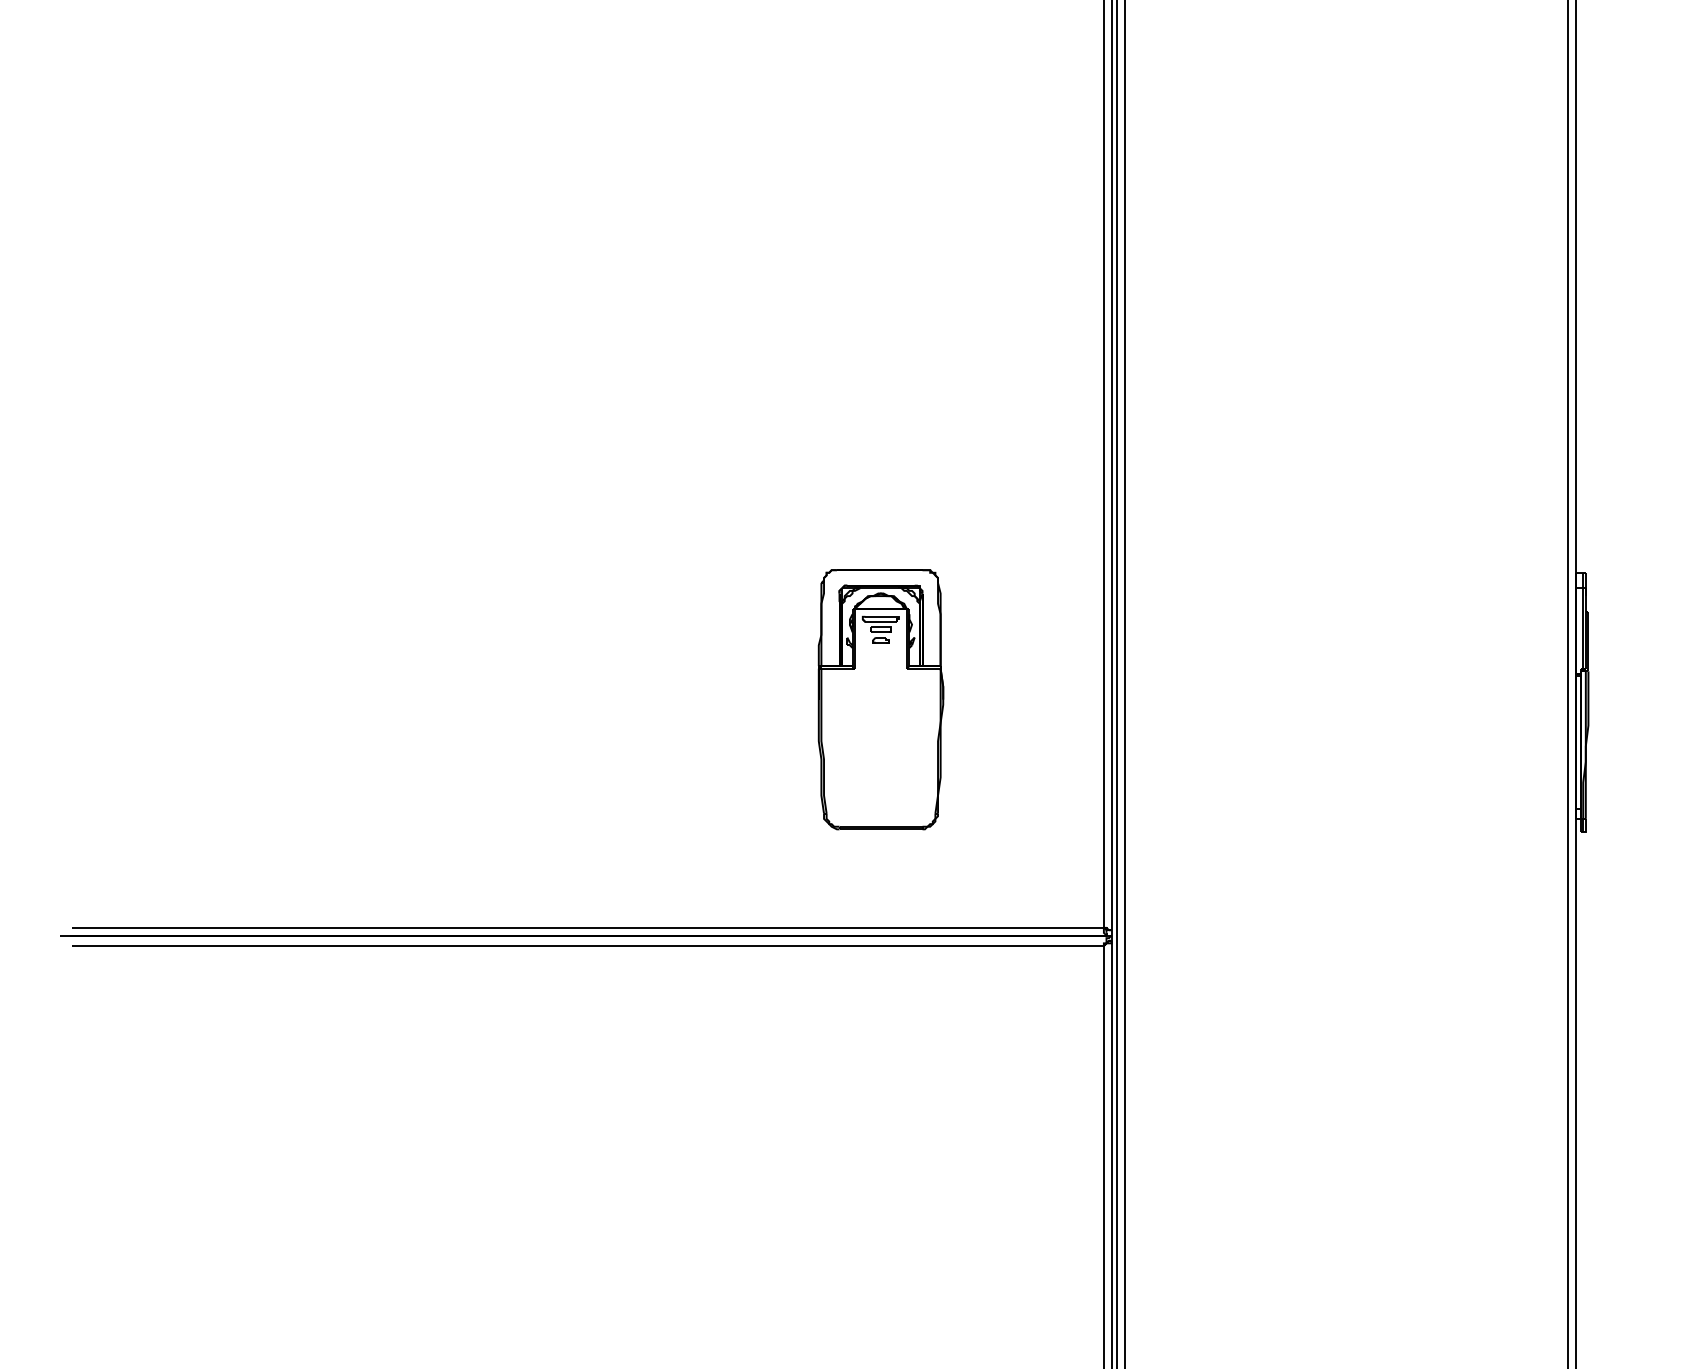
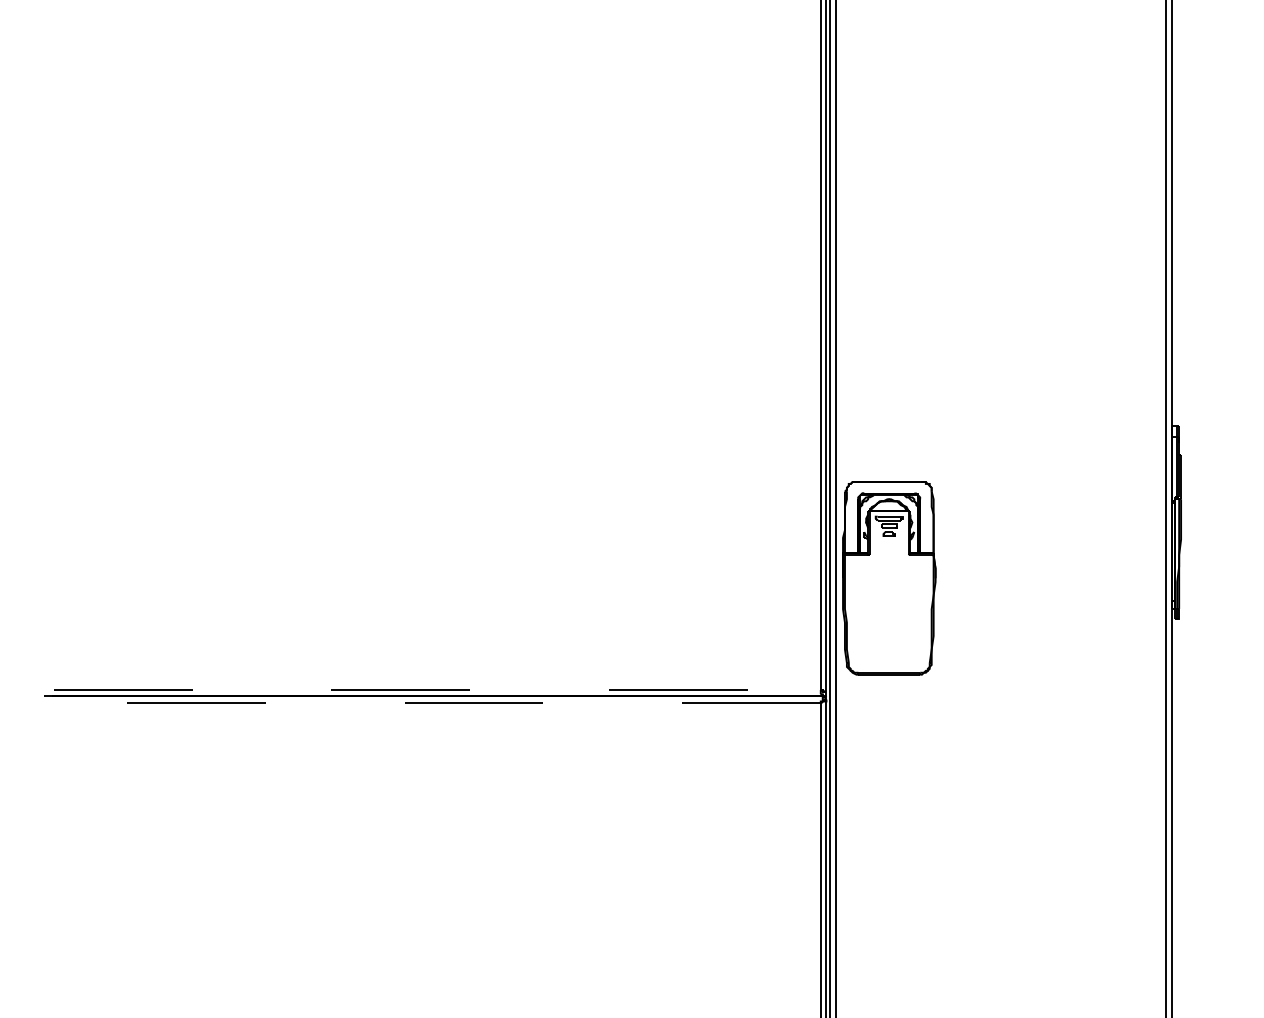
part: (880, 699) -> (888, 578), moved
line: (588, 927) -> (437, 689), solid -> dashed
line: (588, 945) -> (437, 703), solid -> dashed

